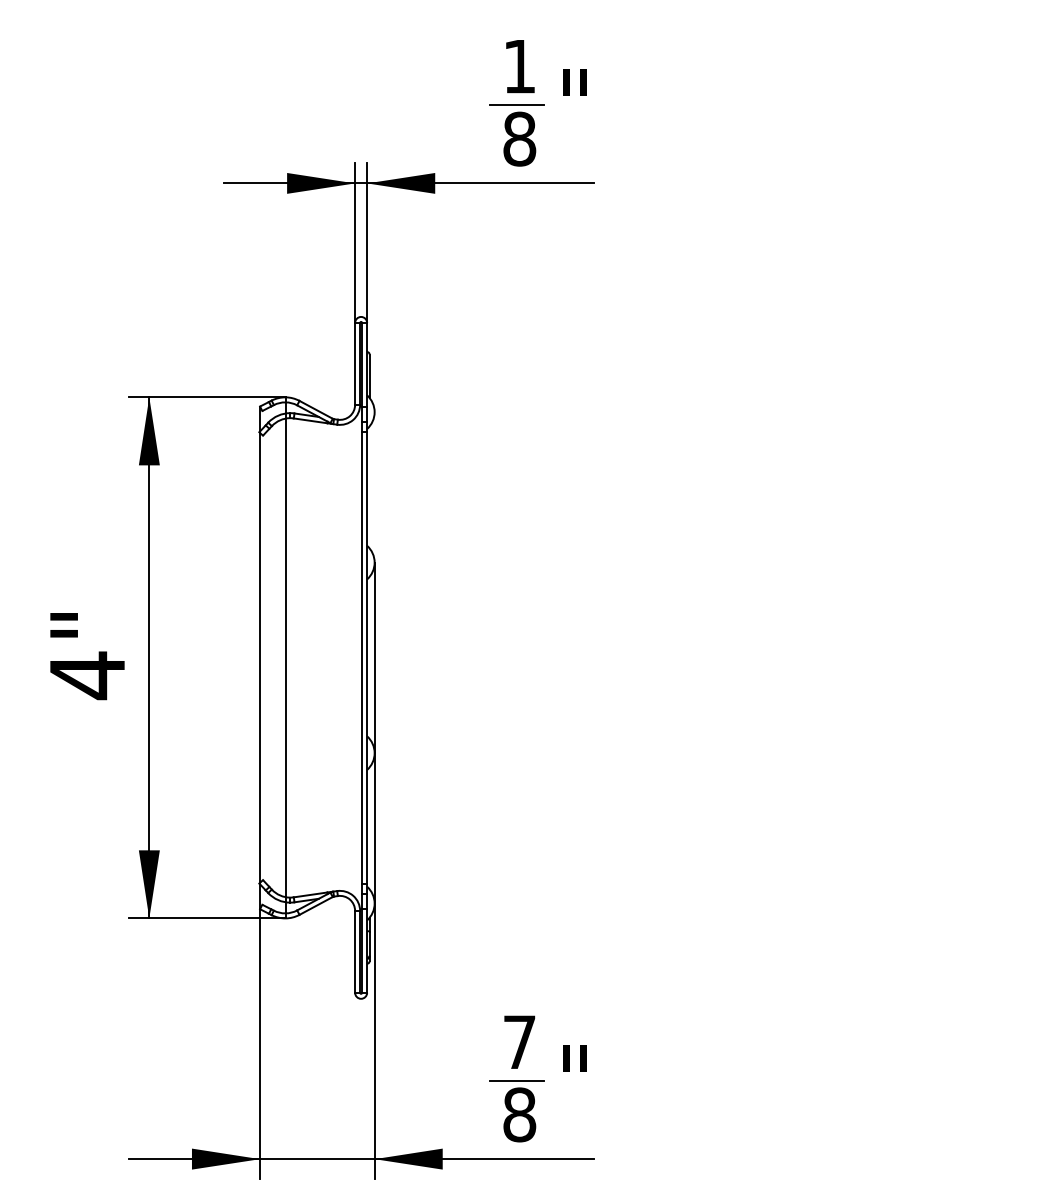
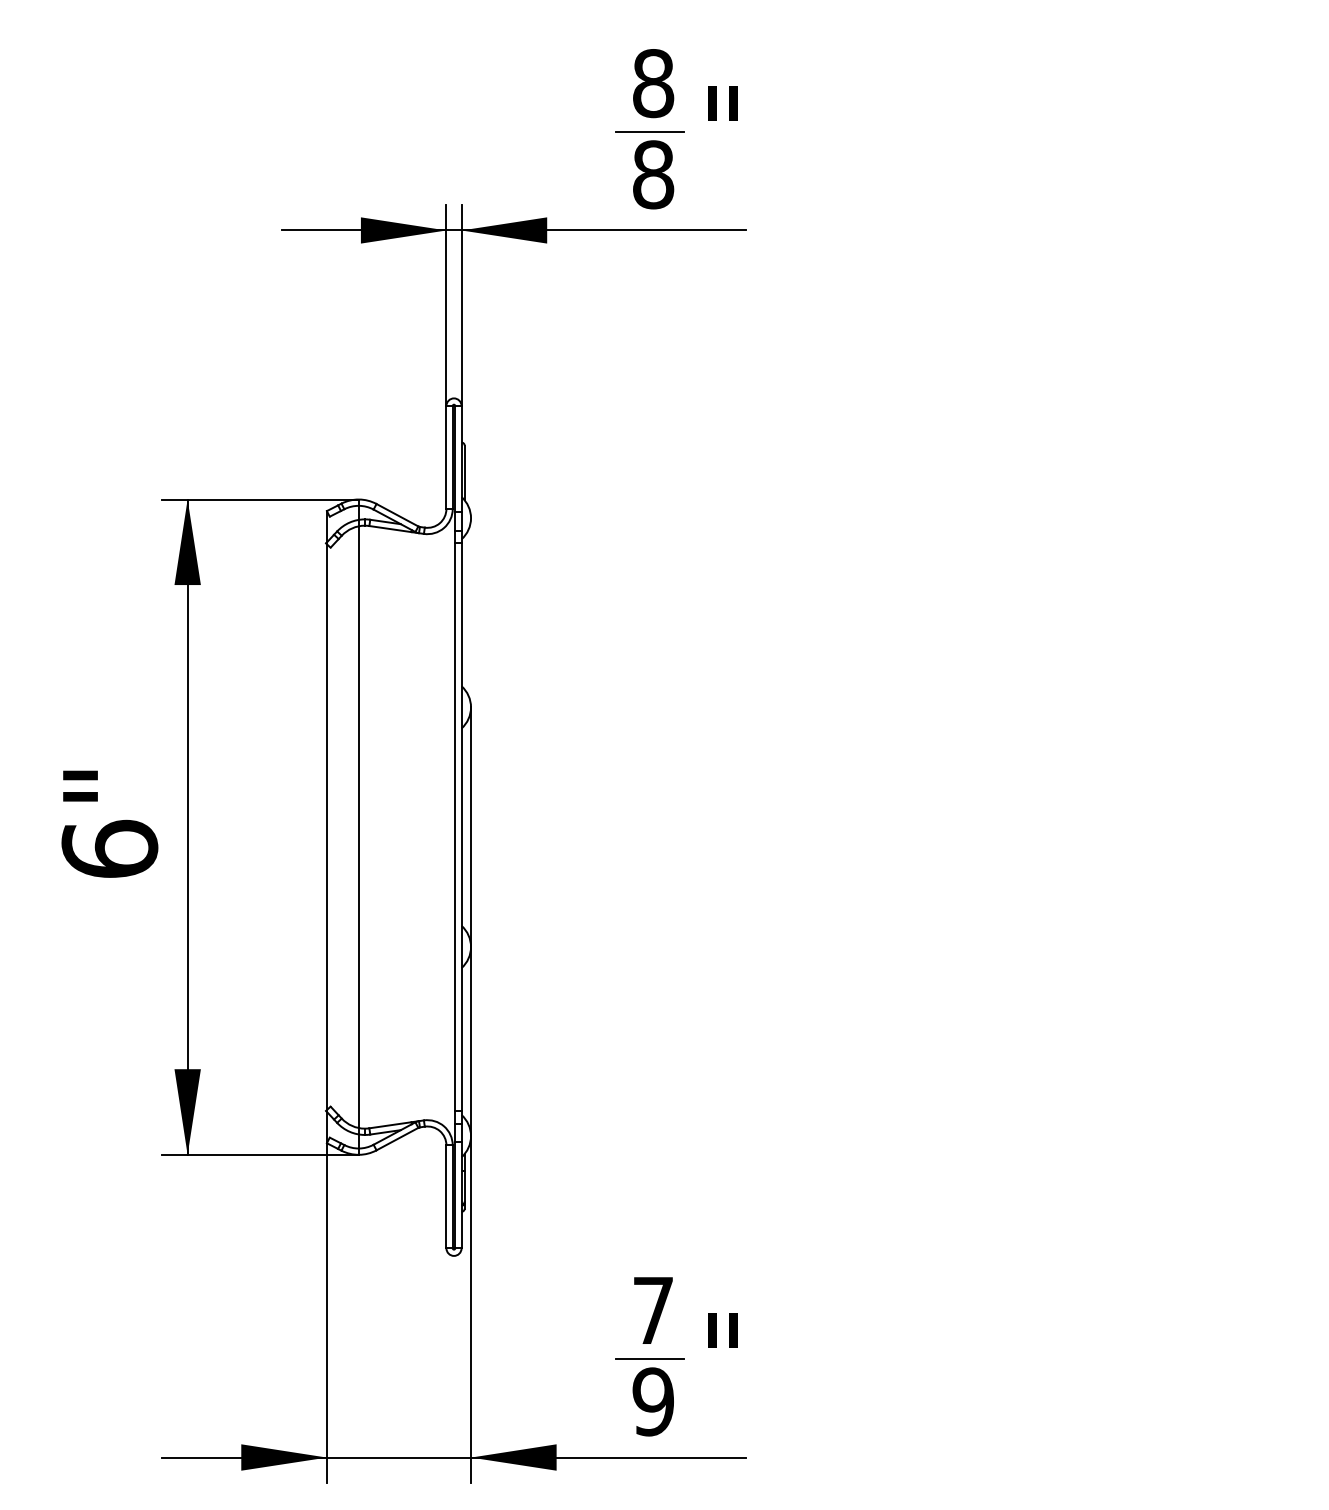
text: (519, 66) -> (653, 83), 1 -> 8
text: (87, 675) -> (109, 849), 4" -> 6"
text: (519, 1114) -> (653, 1401), 8 -> 9

